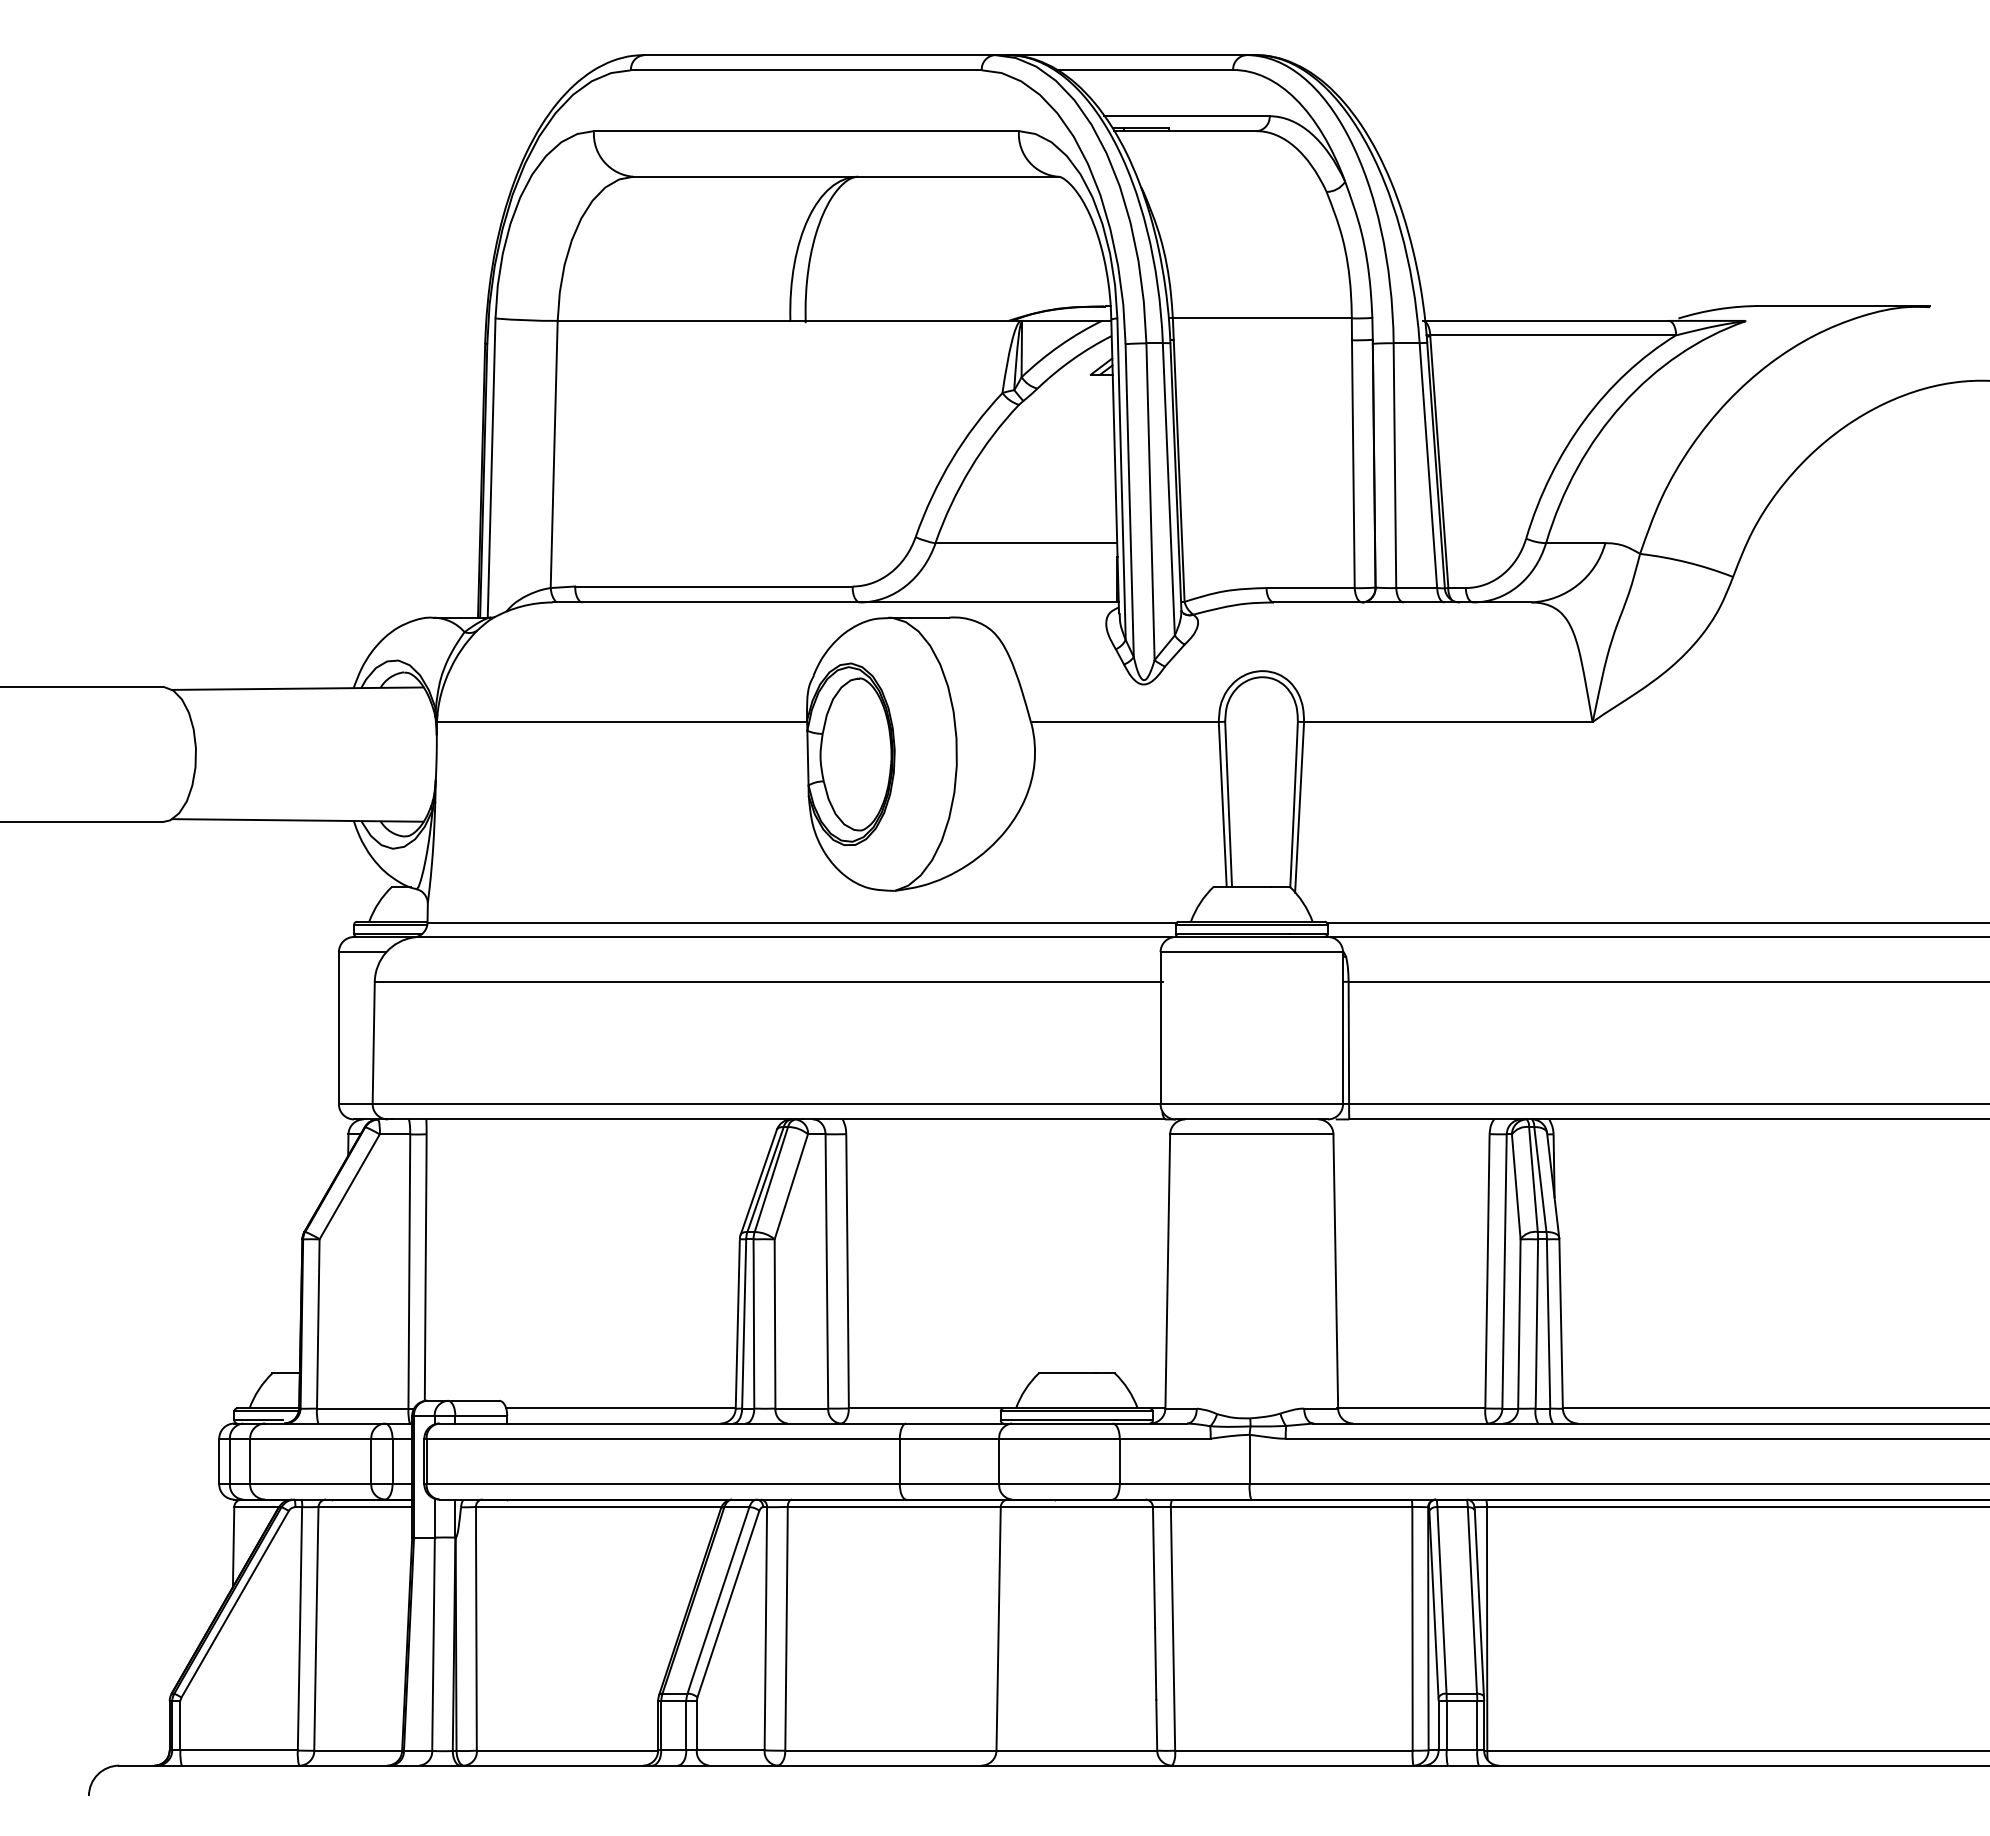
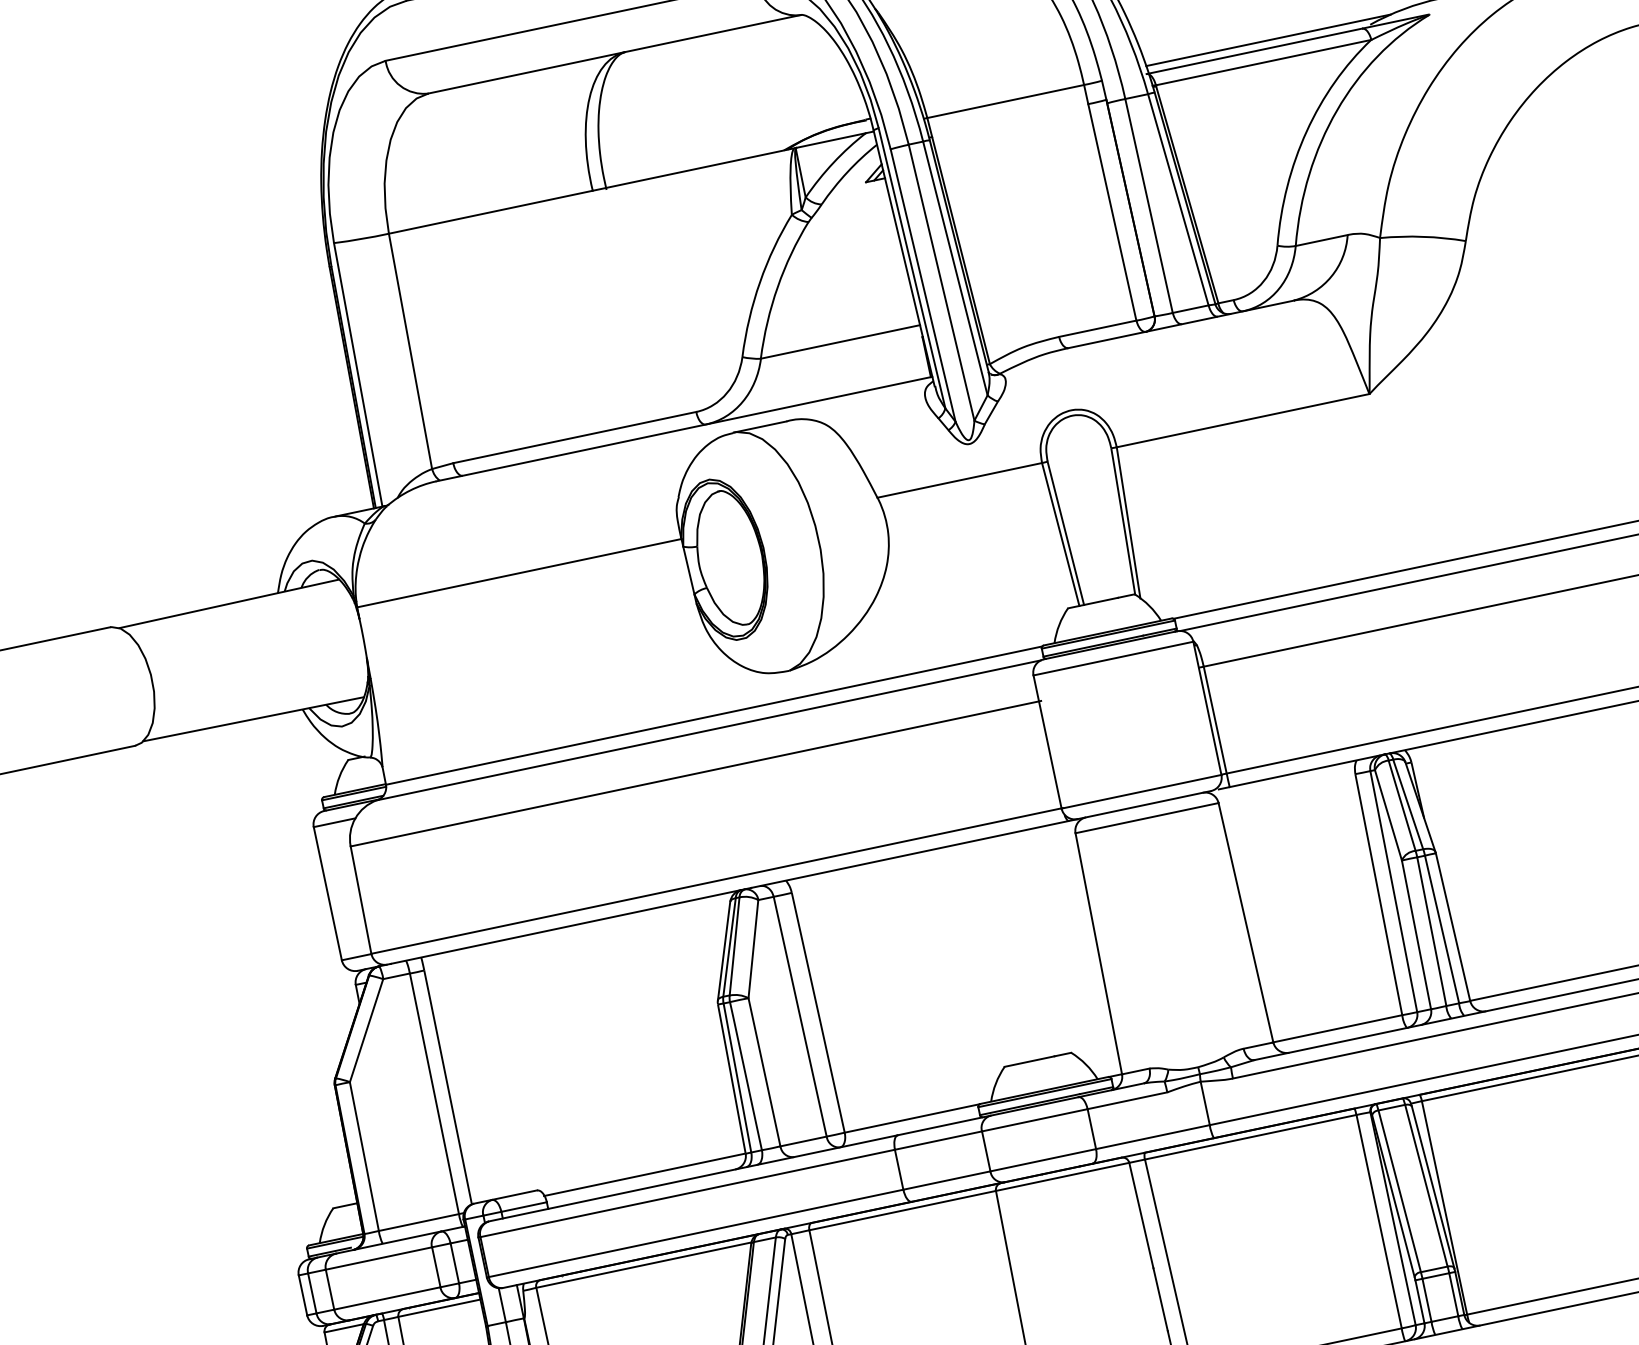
line: (1563, 312) -> (1268, 40), added

